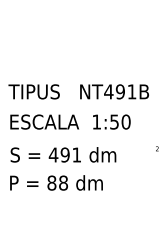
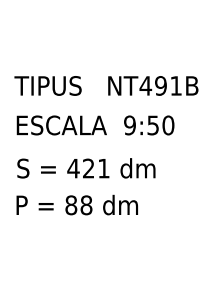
text: (96, 121) -> (129, 124), 1:50 -> 9:50
text: (64, 154) -> (87, 167), 491 -> 421

